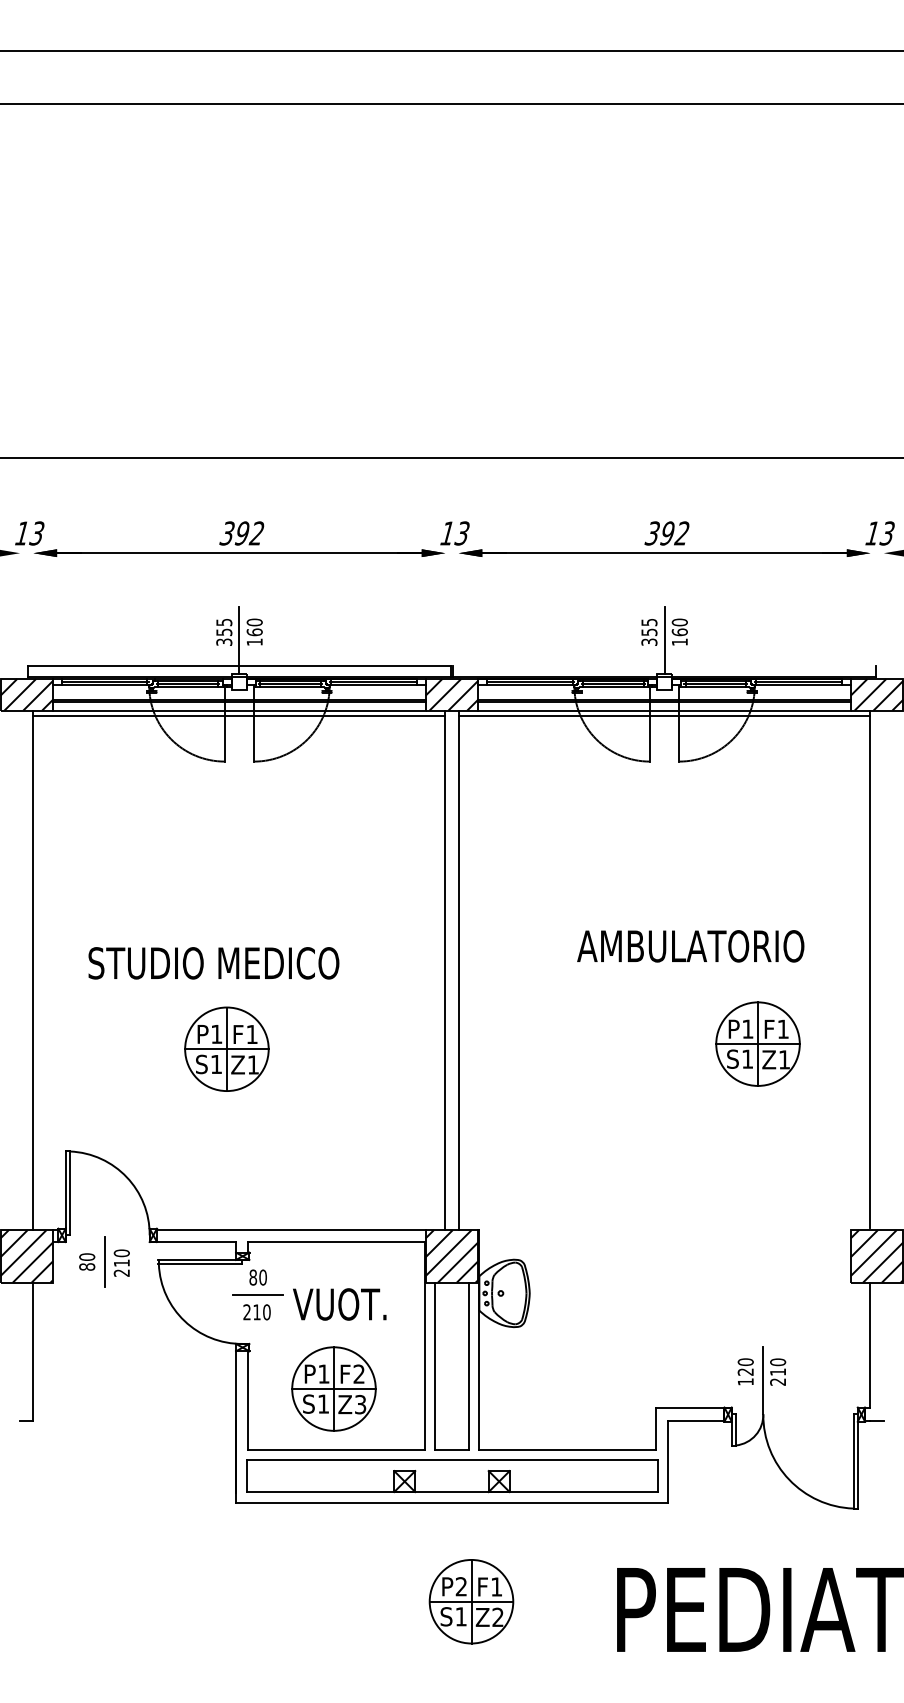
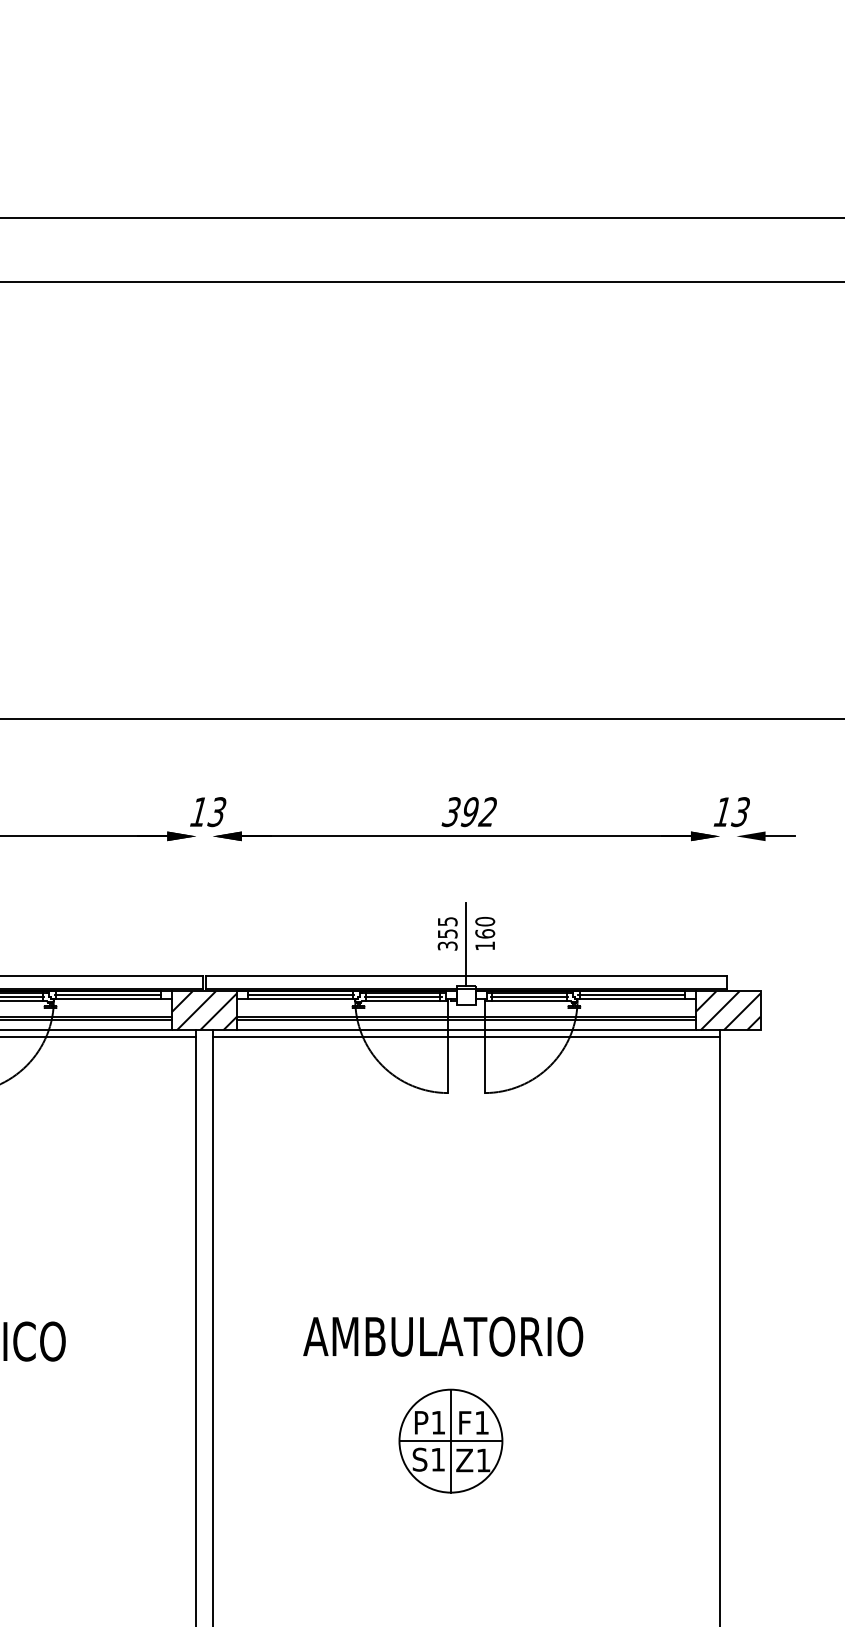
line: (664, 666) -> (466, 975), added
text: (690, 946) -> (442, 1336), moved
part: (757, 1043) -> (450, 1440), moved

